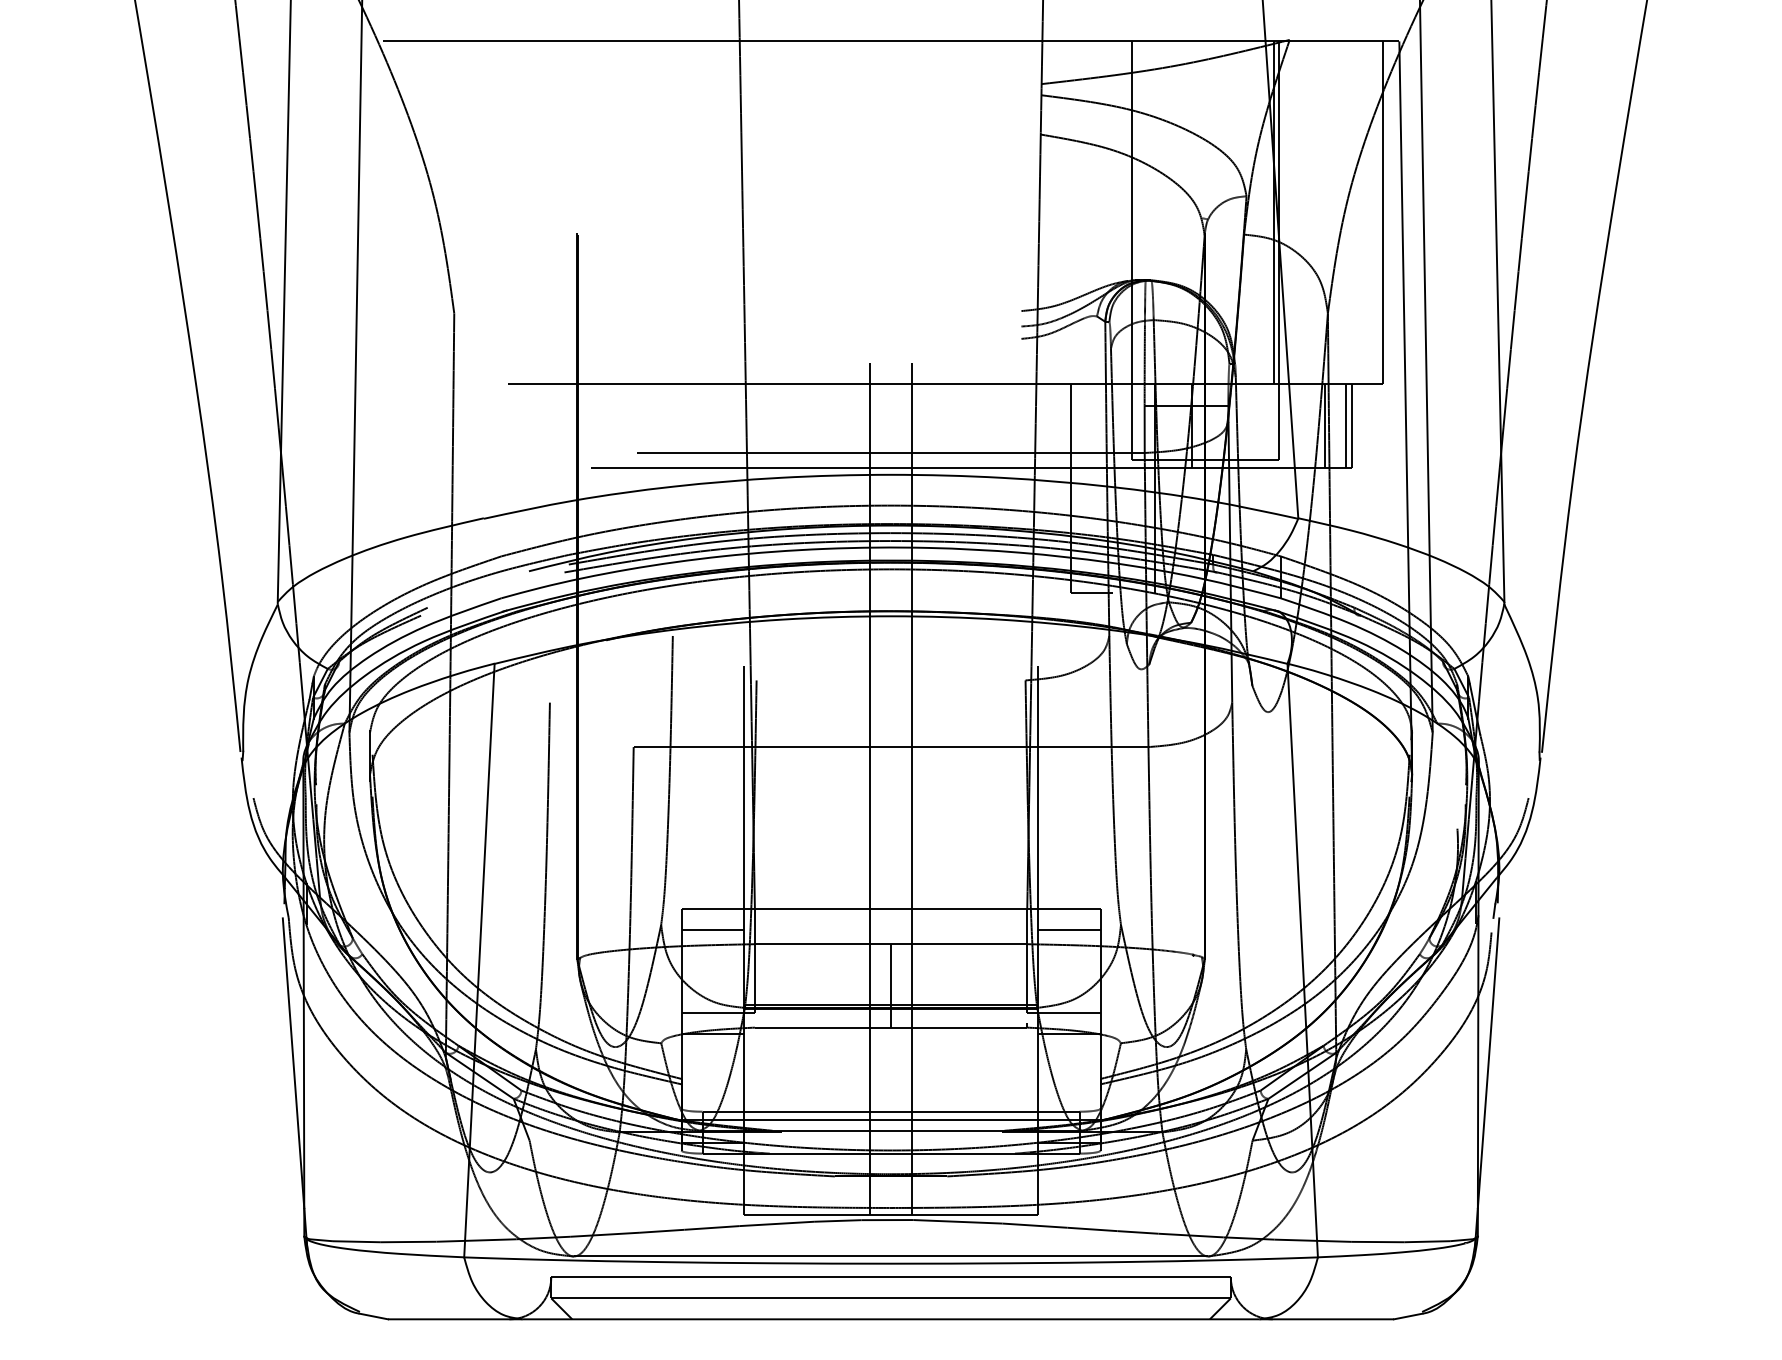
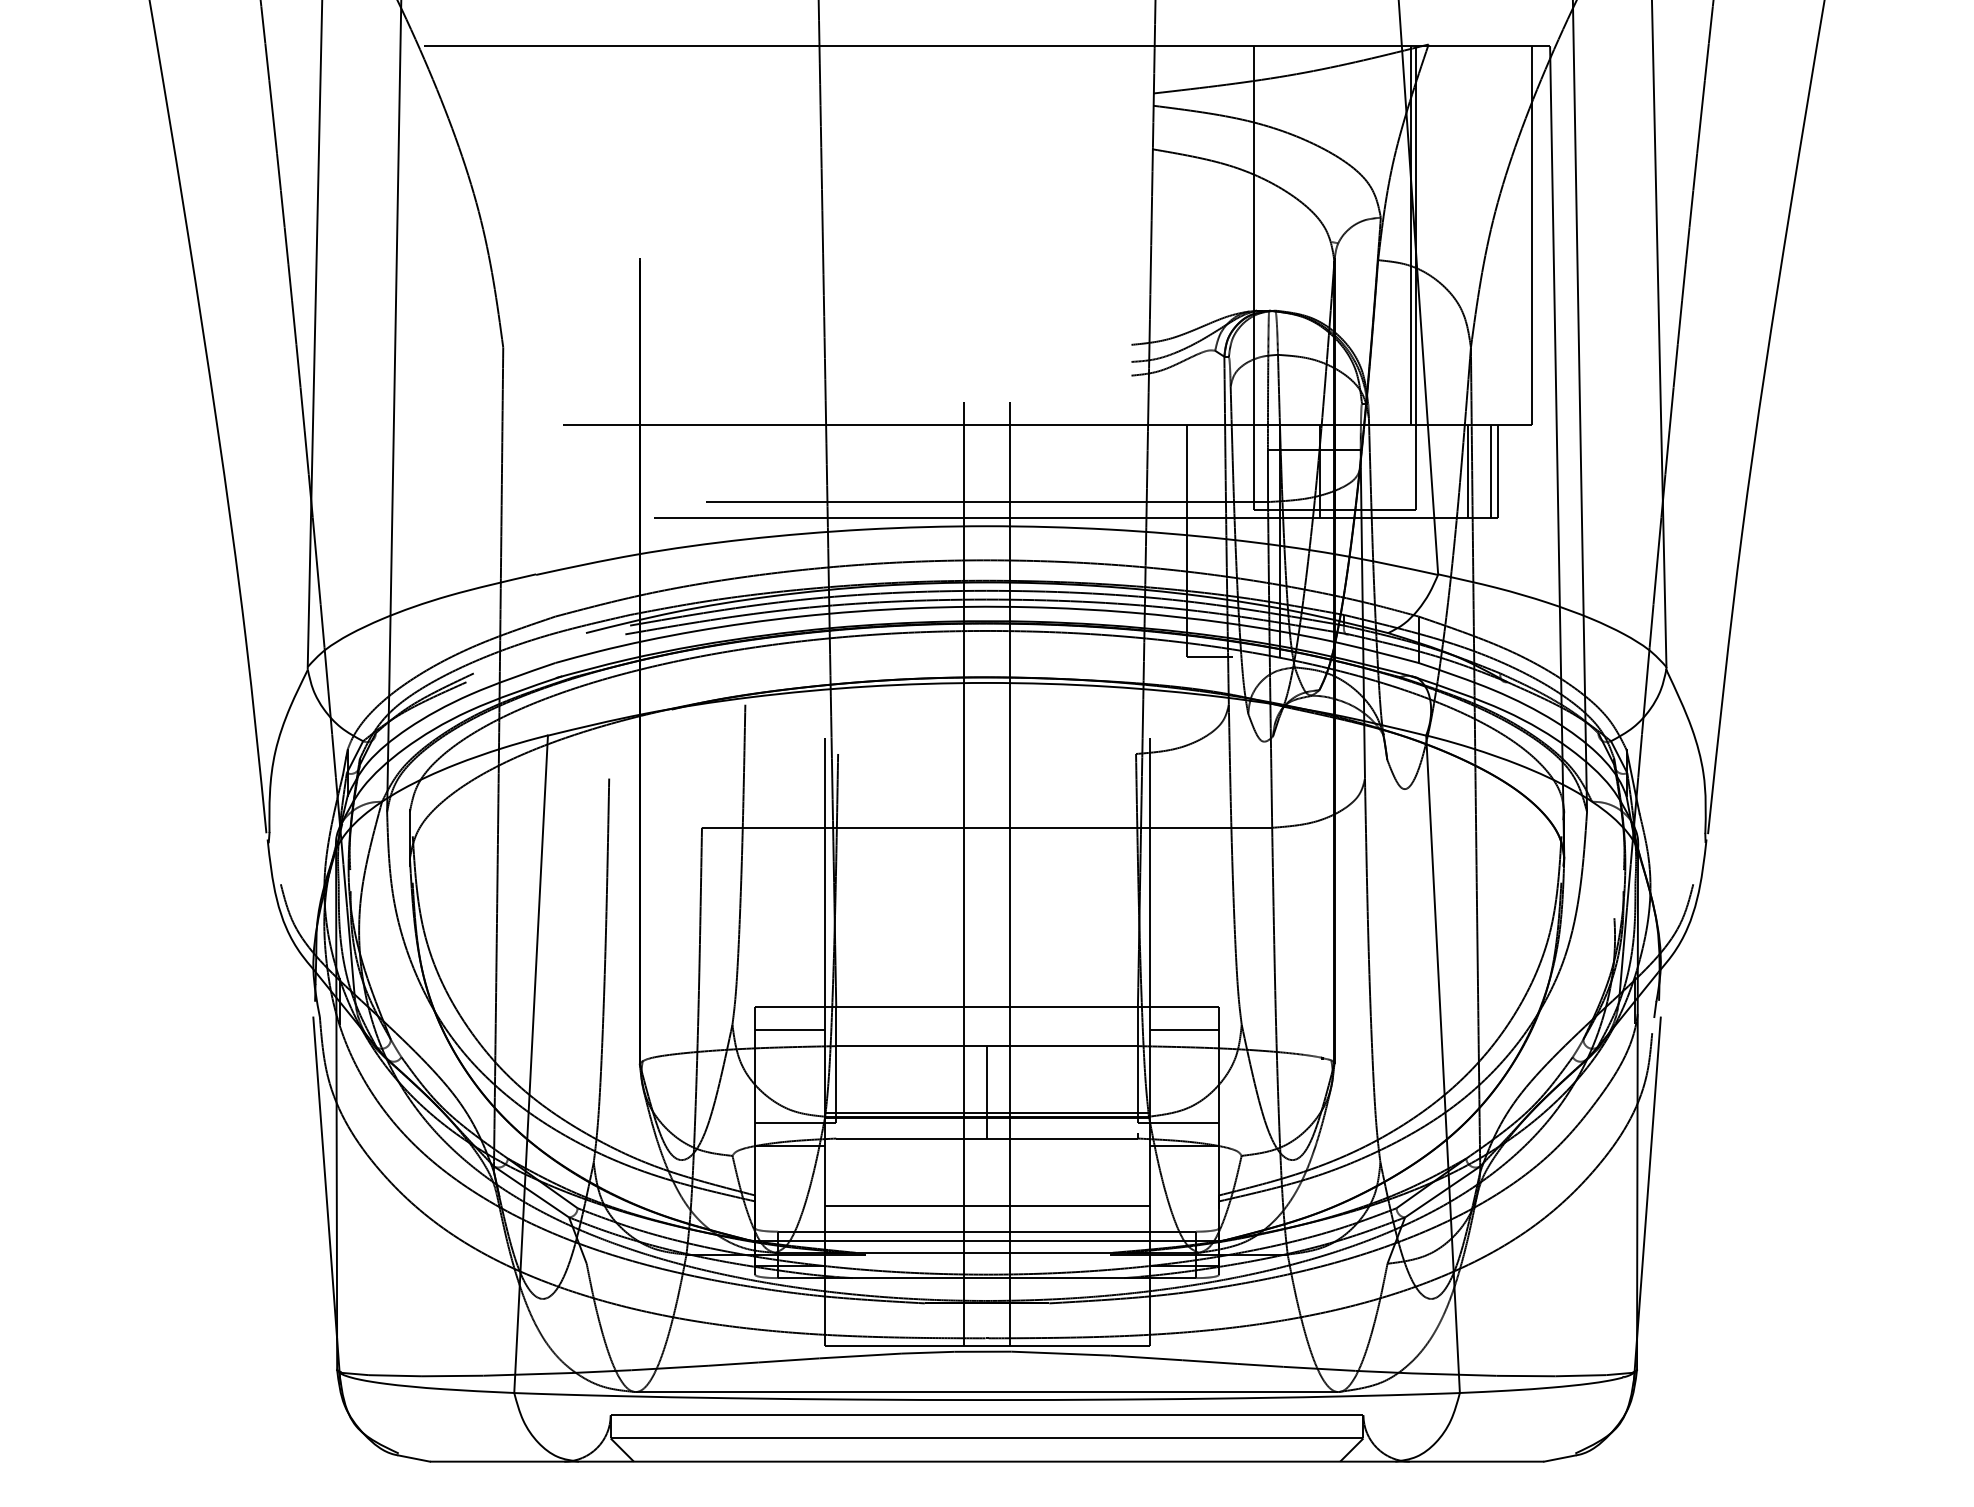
line: (890, 1088) -> (986, 1205), added

